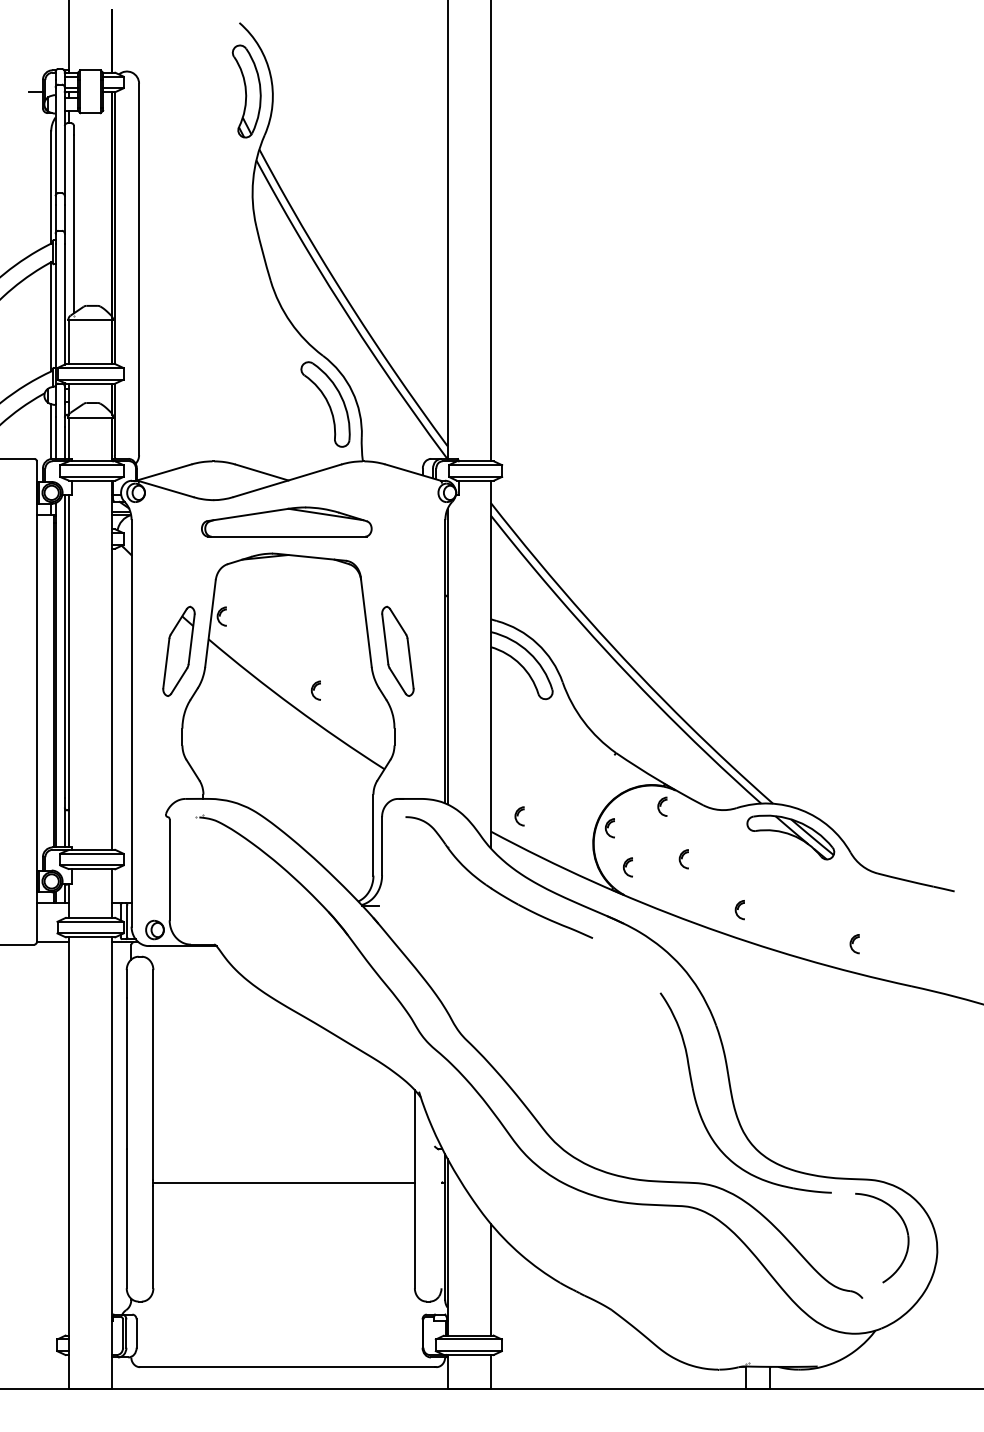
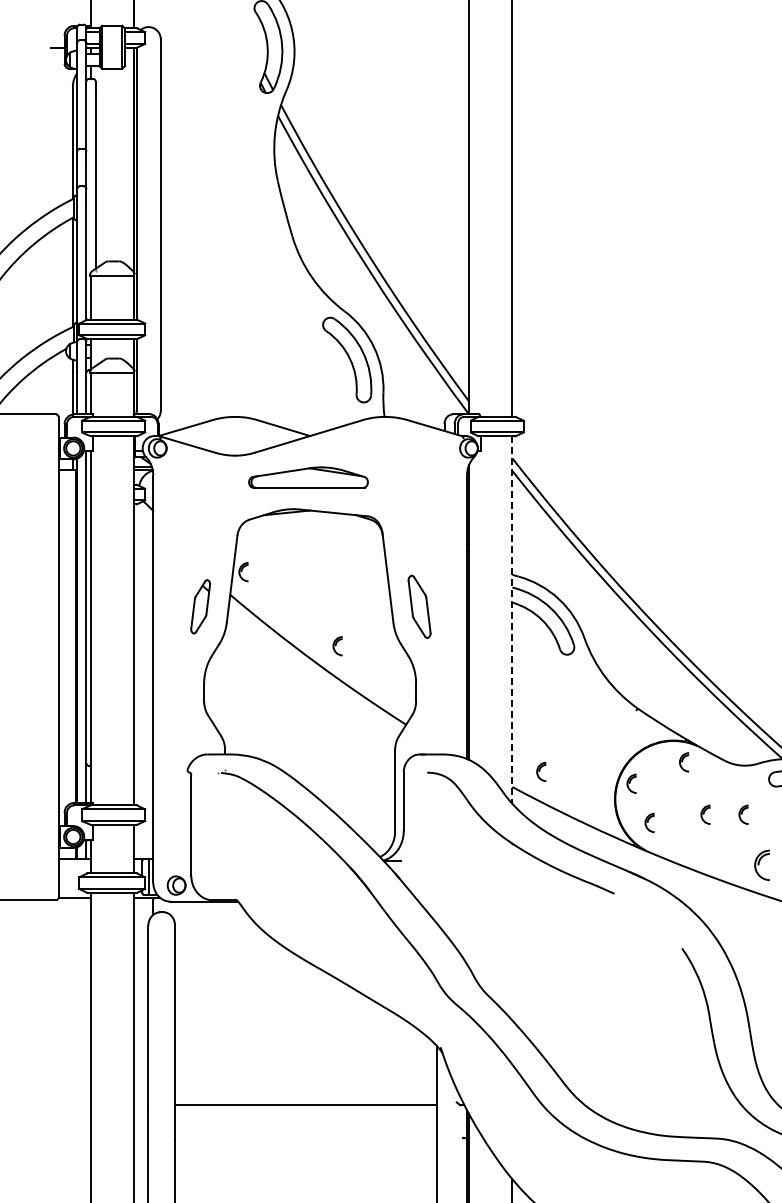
part: (286, 521) -> (308, 477), size x0.7
part: (178, 650) -> (200, 606), size x0.6
part: (397, 650) -> (419, 606), size x0.7
line: (490, 664) -> (512, 620), solid -> dashed
part: (721, 859) -> (743, 815), added
part: (739, 910) -> (761, 866), size x1.6
line: (283, 1182) -> (305, 1105), moved

